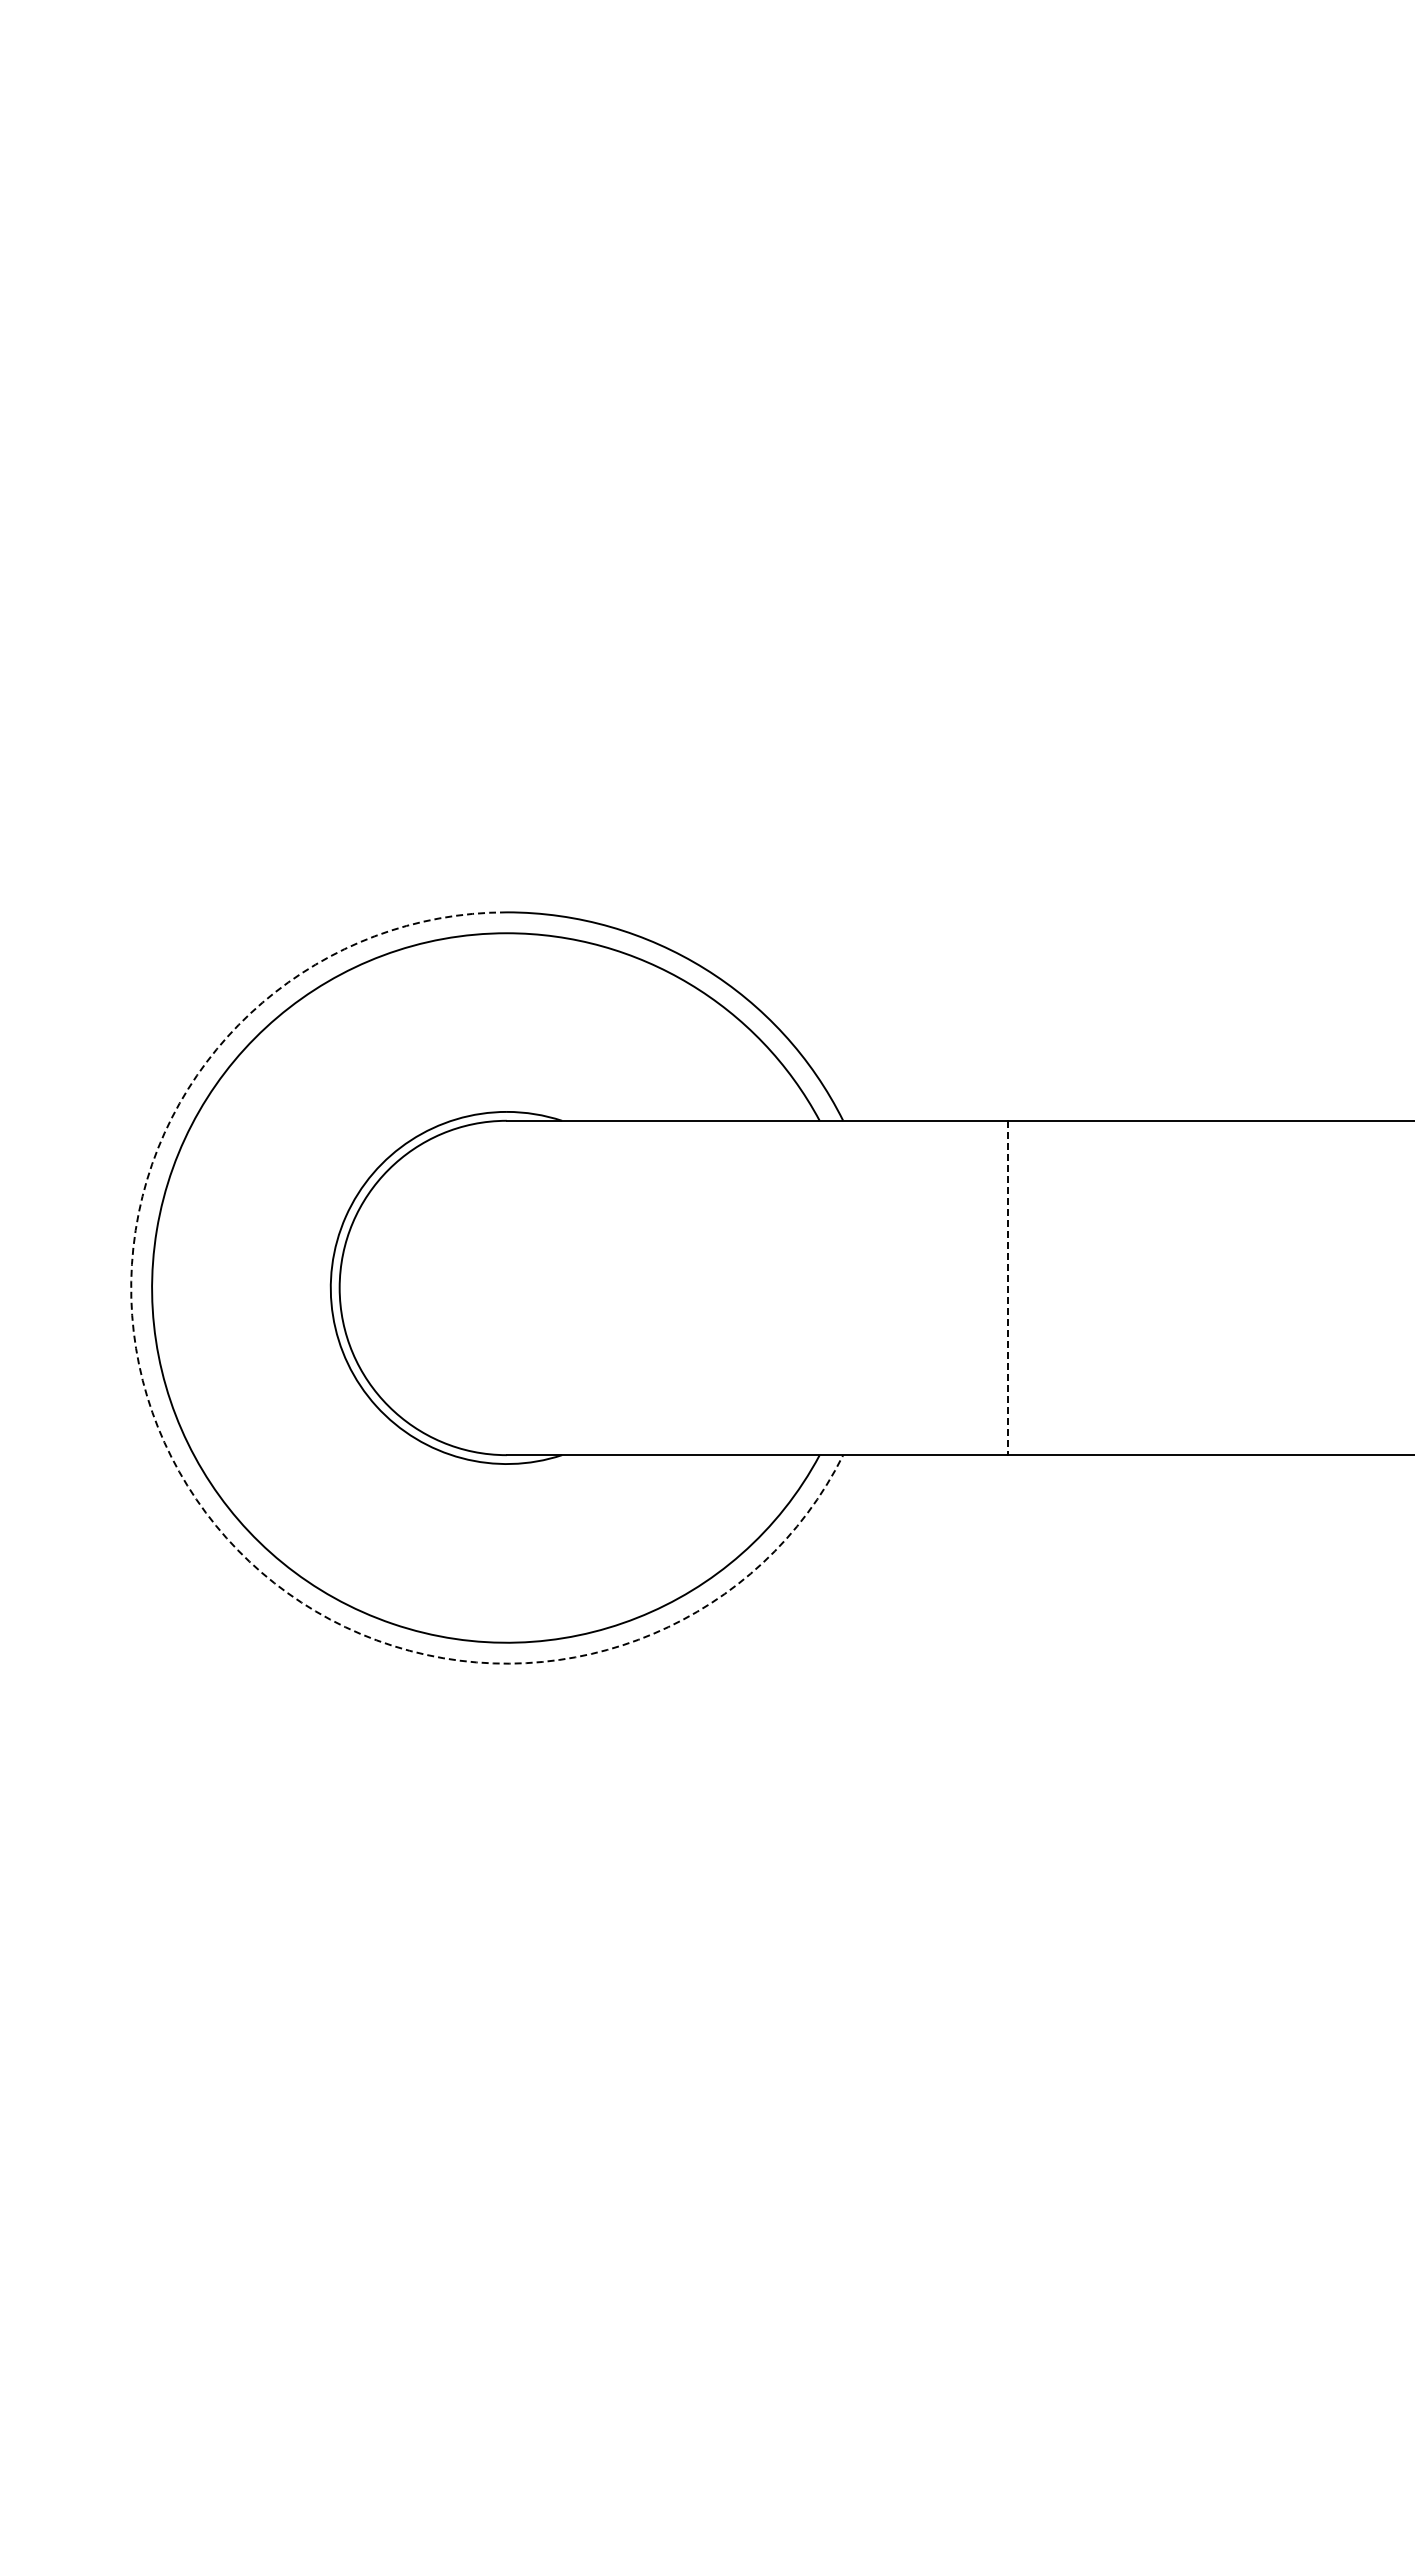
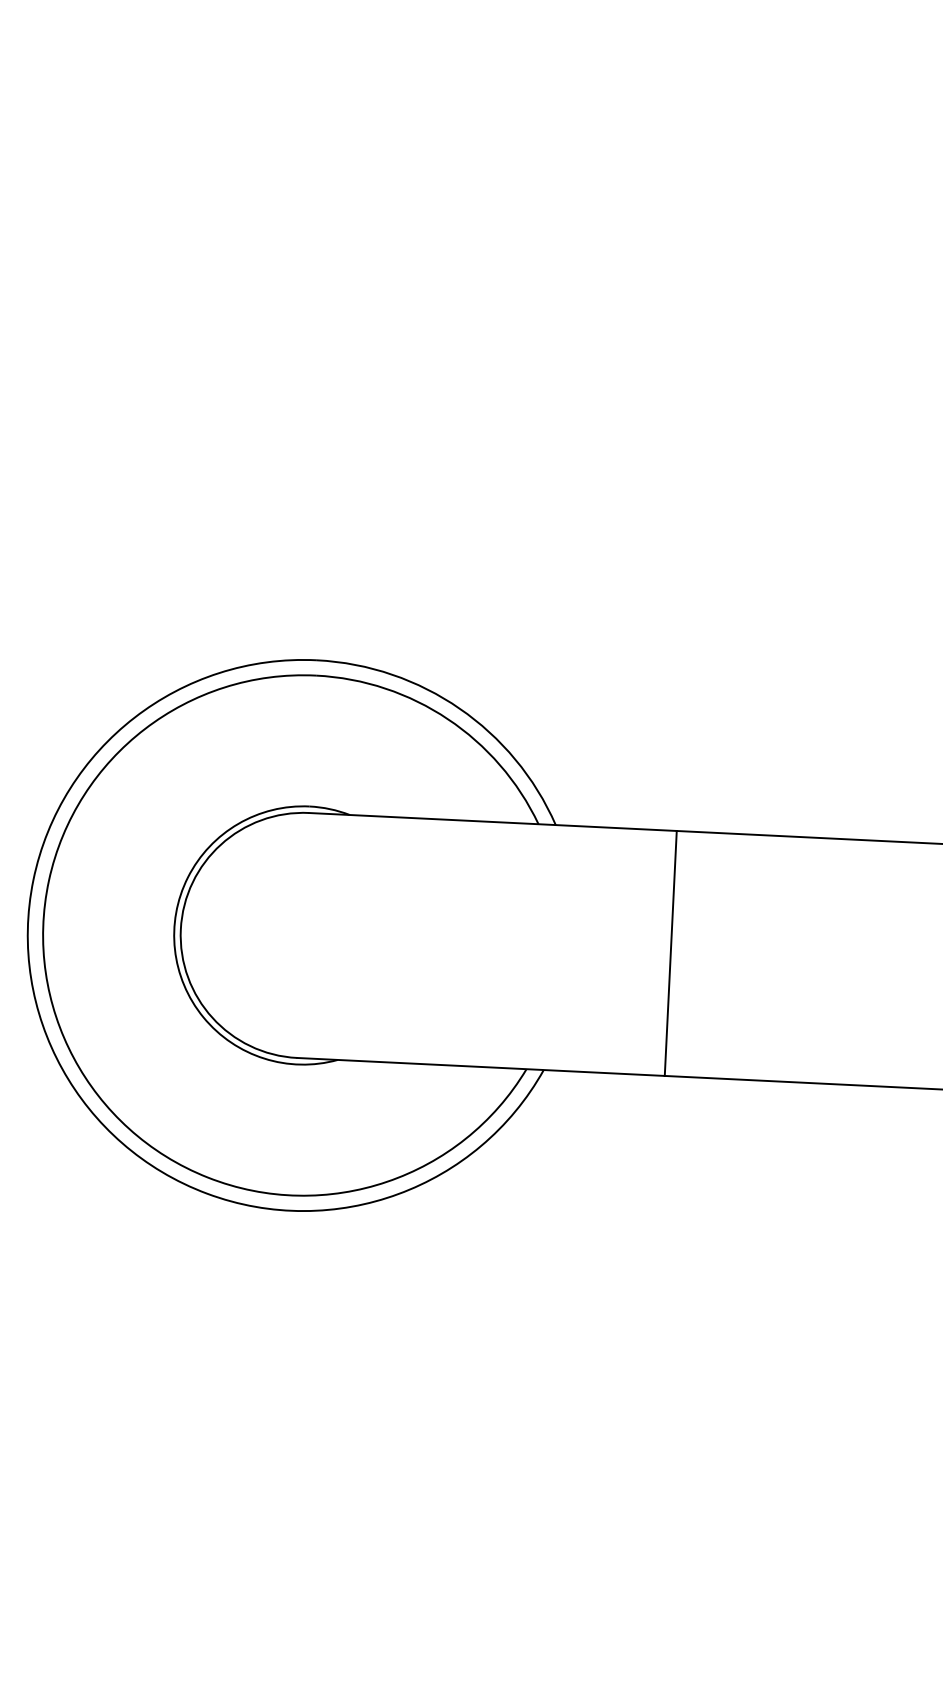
line: (1008, 1288) -> (670, 953), dashed -> solid
arc: (187, 1485) -> (62, 1068), dashed -> solid

